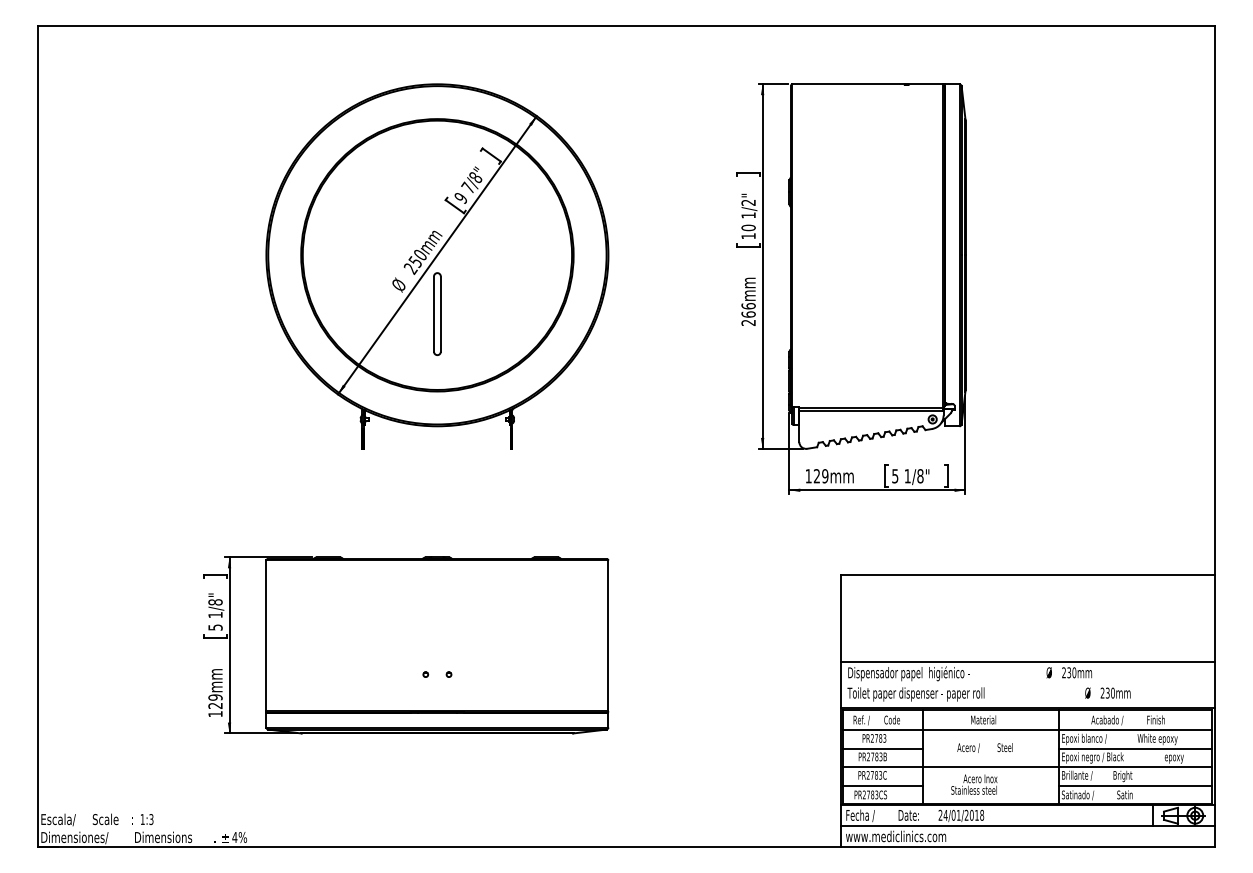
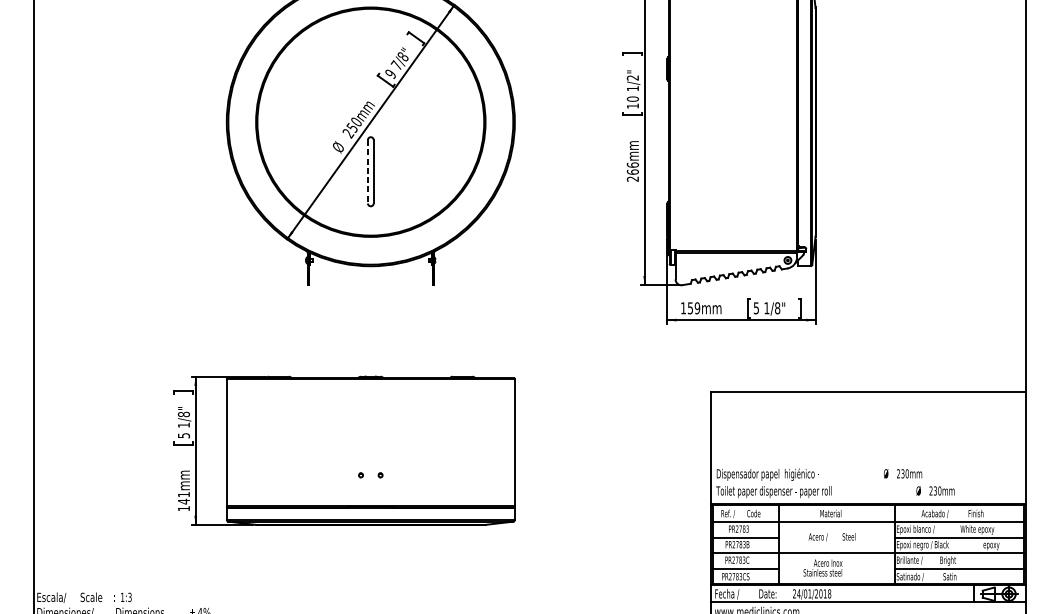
line: (433, 314) -> (367, 172), solid -> dashed
text: (816, 476) -> (690, 308), 129mm -> 159mm
line: (1027, 661) -> (867, 464), removed
text: (215, 701) -> (183, 498), 129mm -> 141mm

